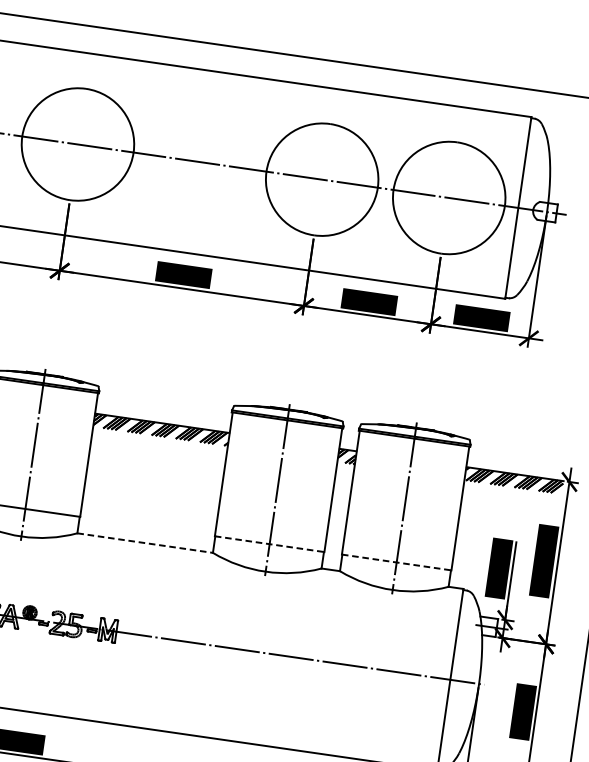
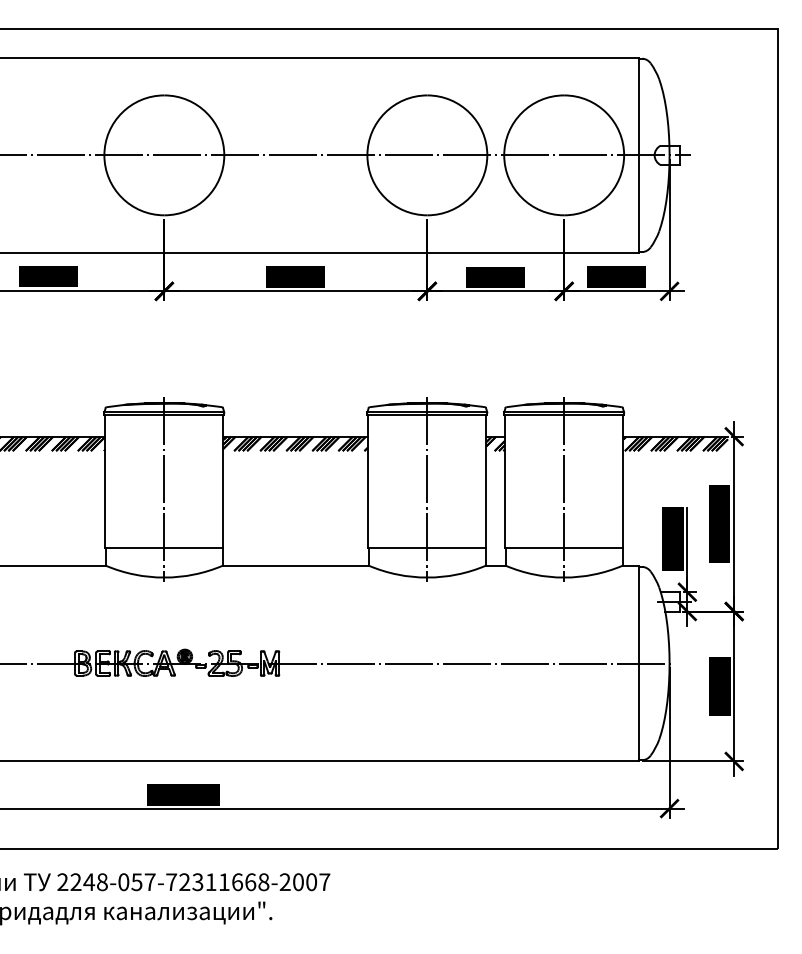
line: (145, 542) -> (296, 565), dashed -> solid
line: (269, 543) -> (427, 547), dashed -> solid
line: (397, 562) -> (564, 547), dashed -> solid

